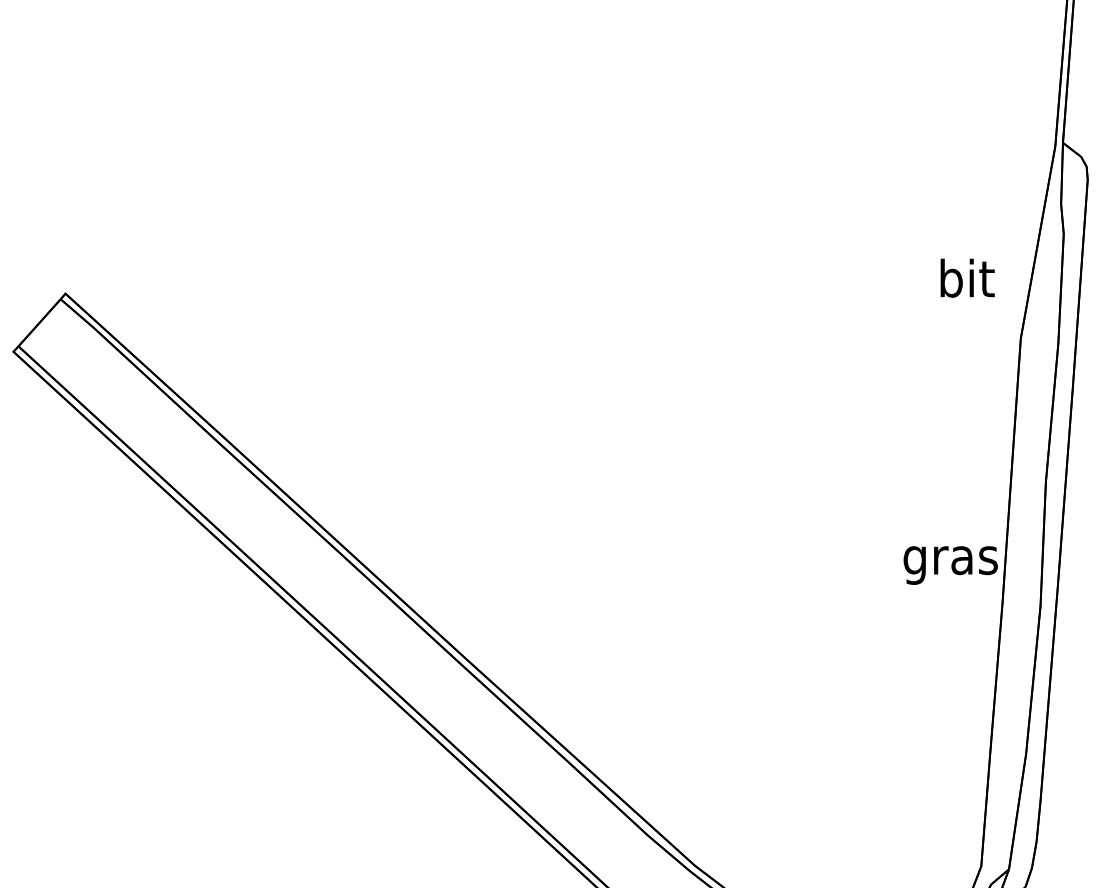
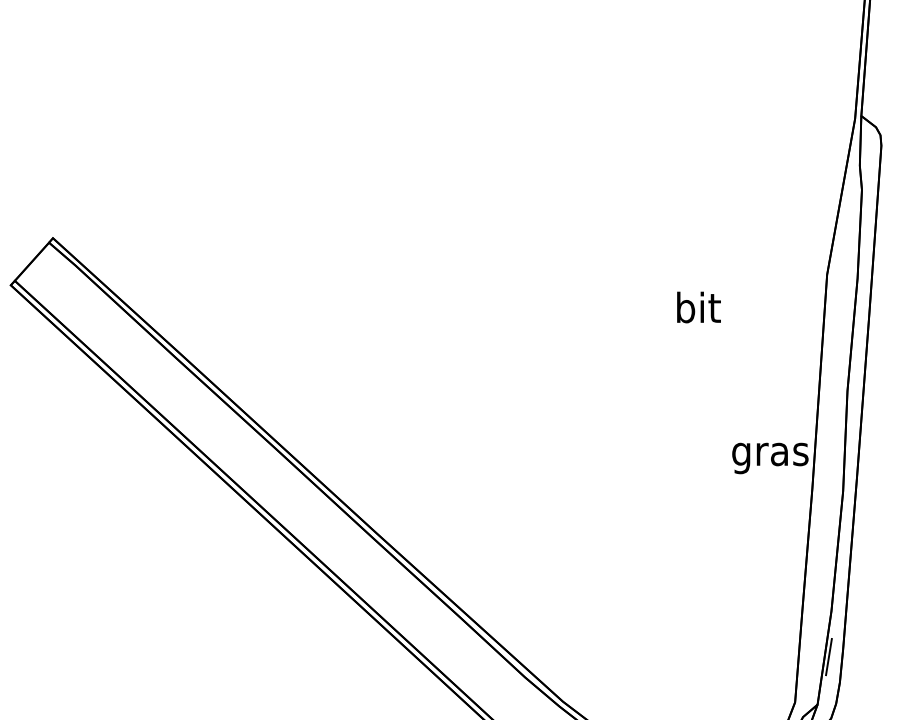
text: (967, 277) -> (698, 306), moved
line: (1022, 810) -> (828, 657), added

